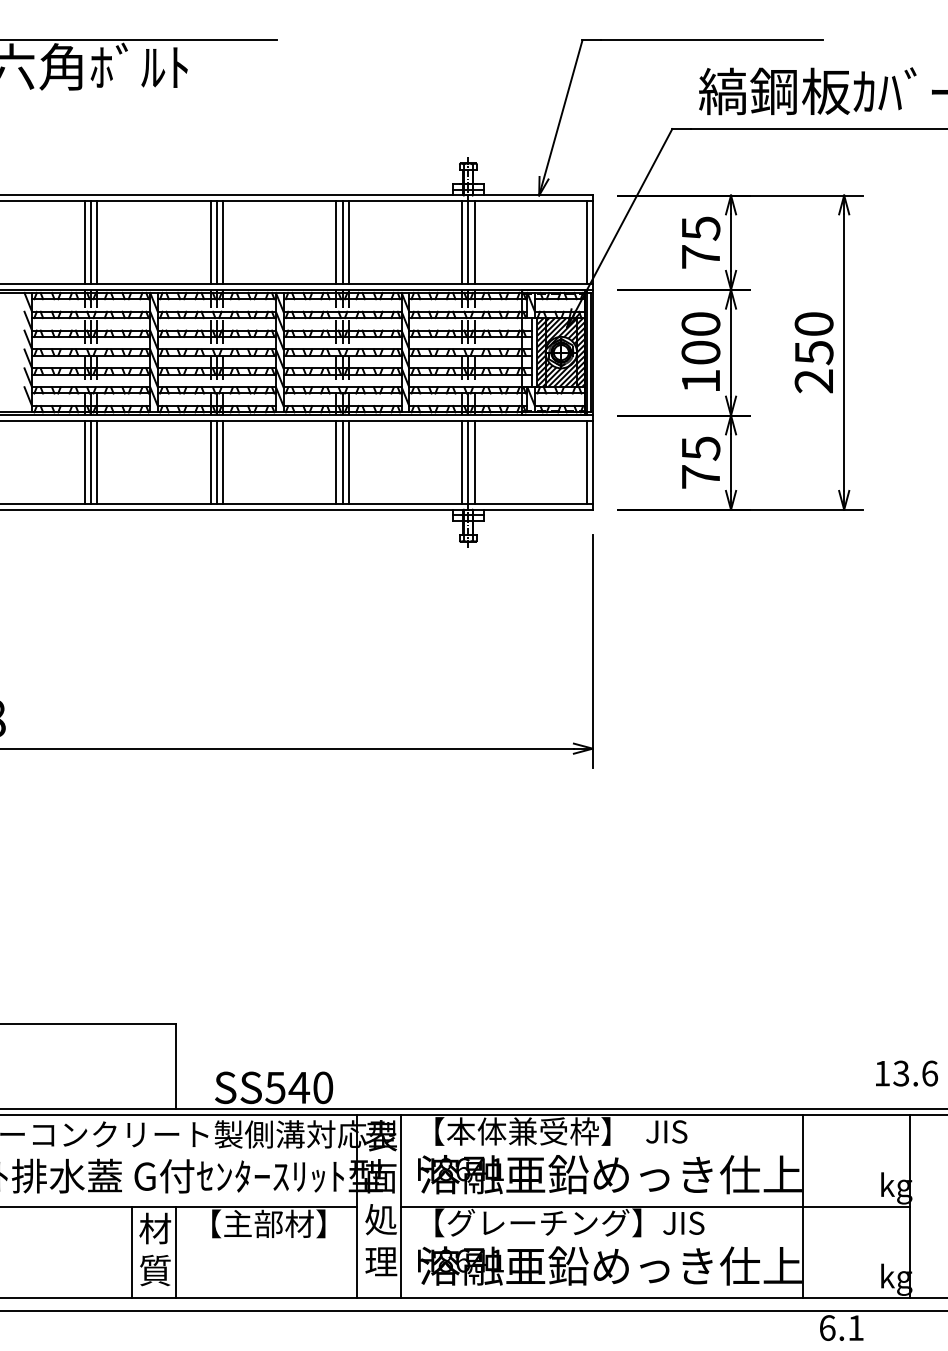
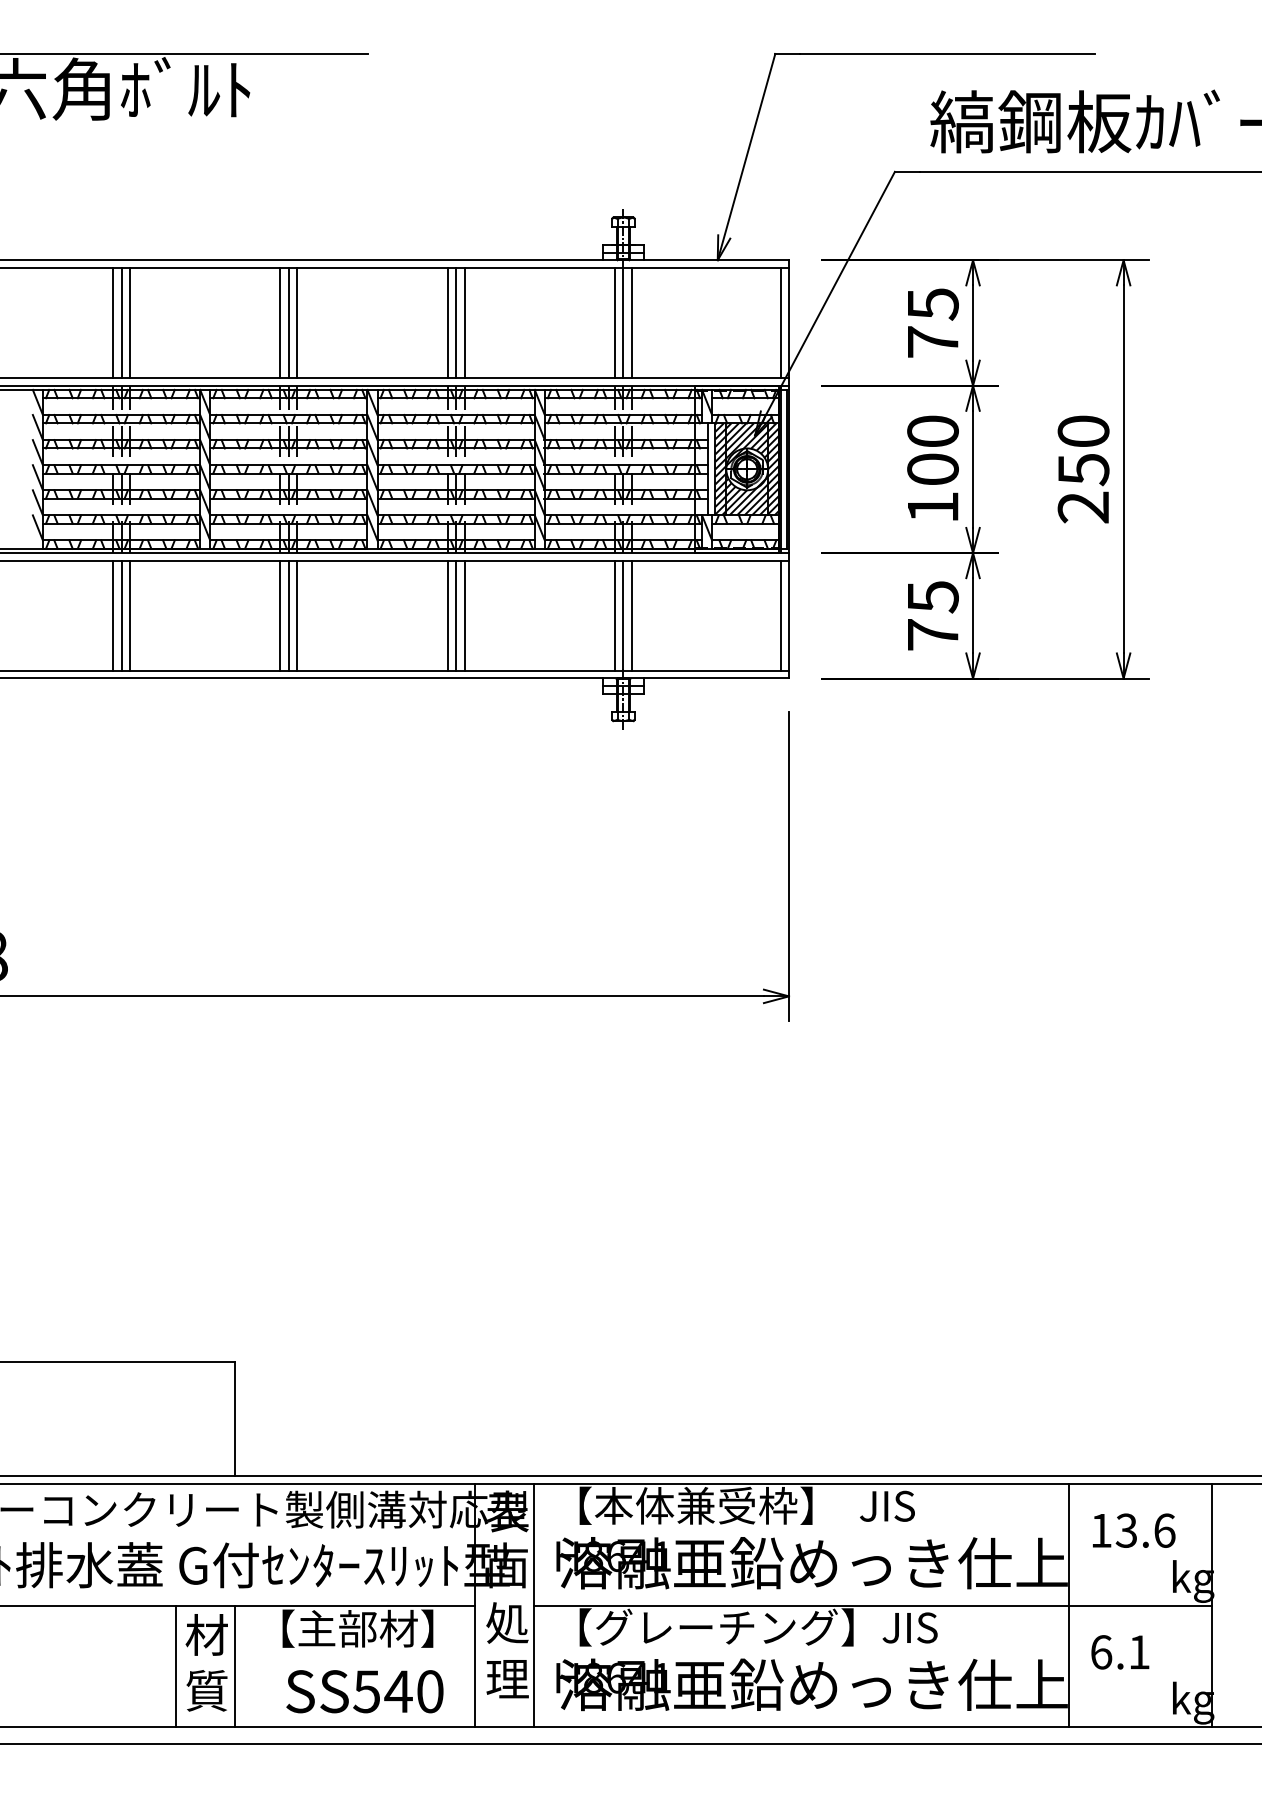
text: (907, 1073) -> (1134, 1530), moved
text: (273, 1087) -> (364, 1691), moved
text: (841, 1328) -> (1120, 1652), moved

